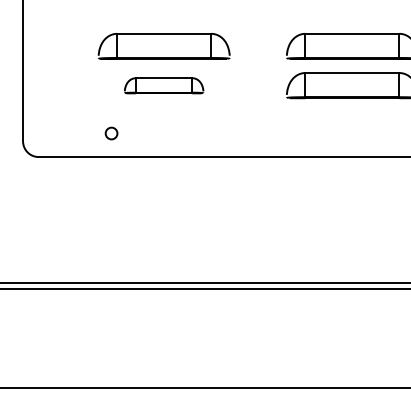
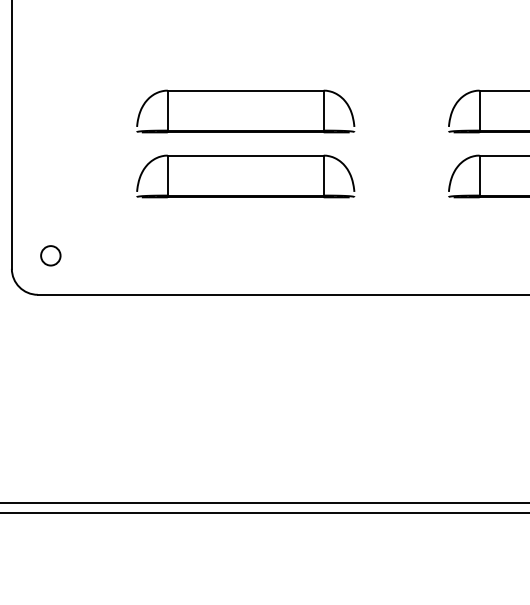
part: (163, 85) -> (244, 176), size x1.67
circle: (111, 133) -> (50, 255), moved

